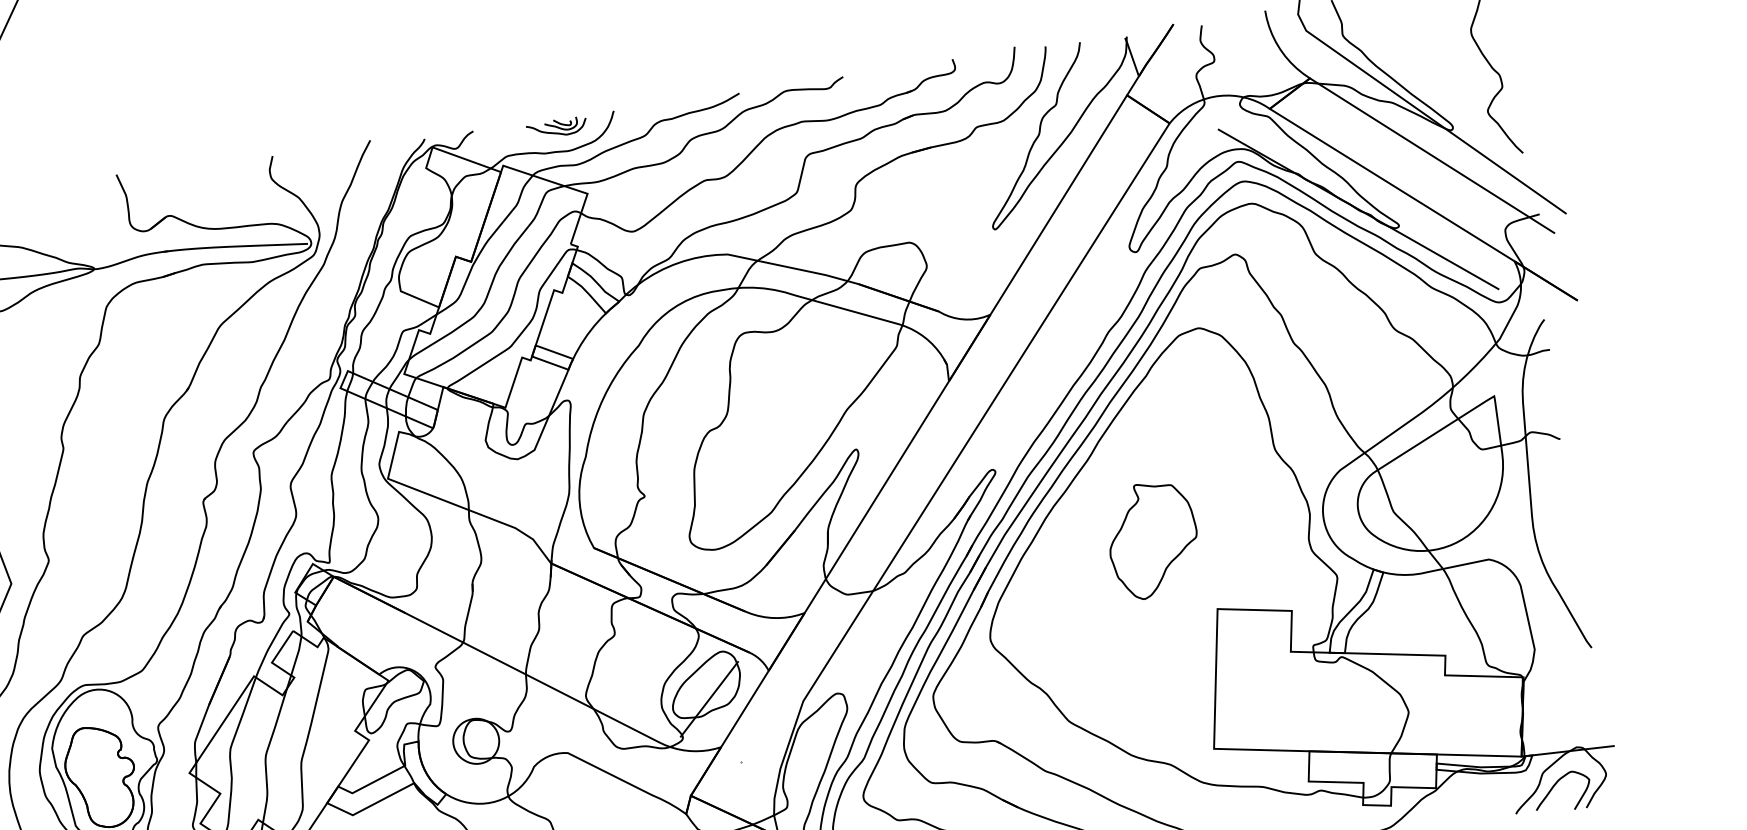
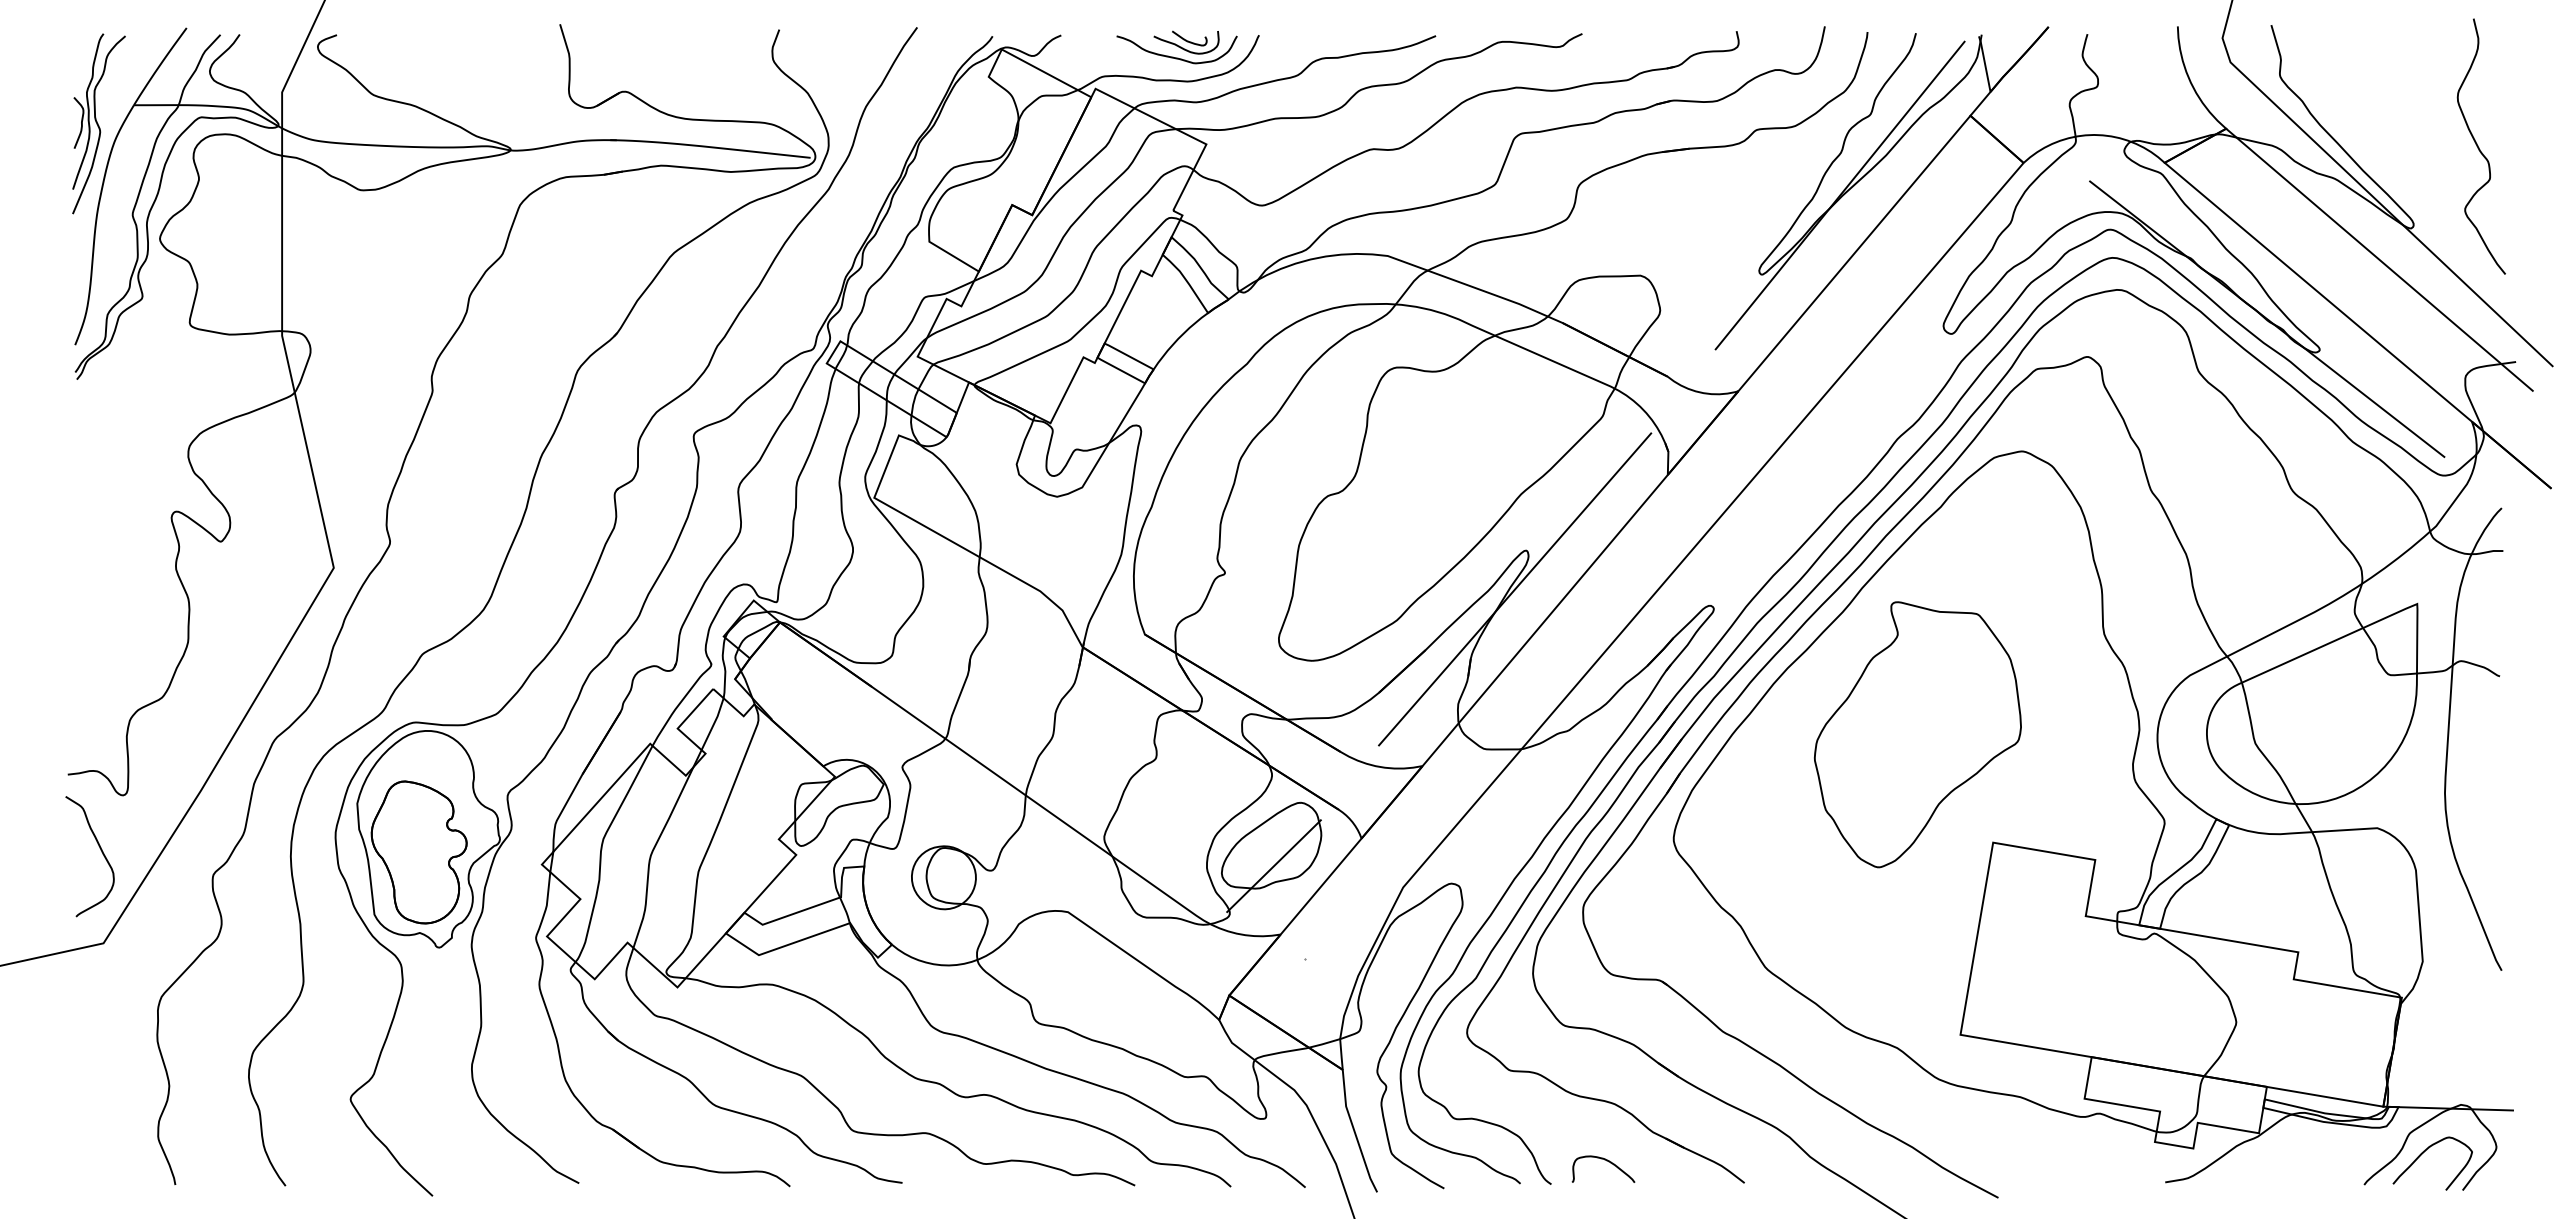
part: (556, 128) -> (1176, 47), size x1.43
line: (1042, 165) -> (1839, 195), added
line: (852, 478) -> (1515, 589), added
part: (1152, 540) -> (1917, 734), size x1.67

